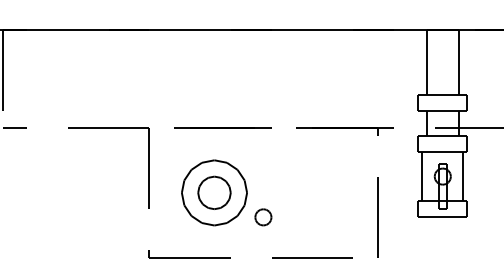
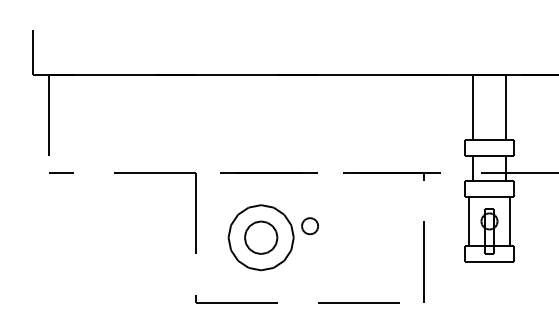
part: (262, 217) -> (309, 226), moved

